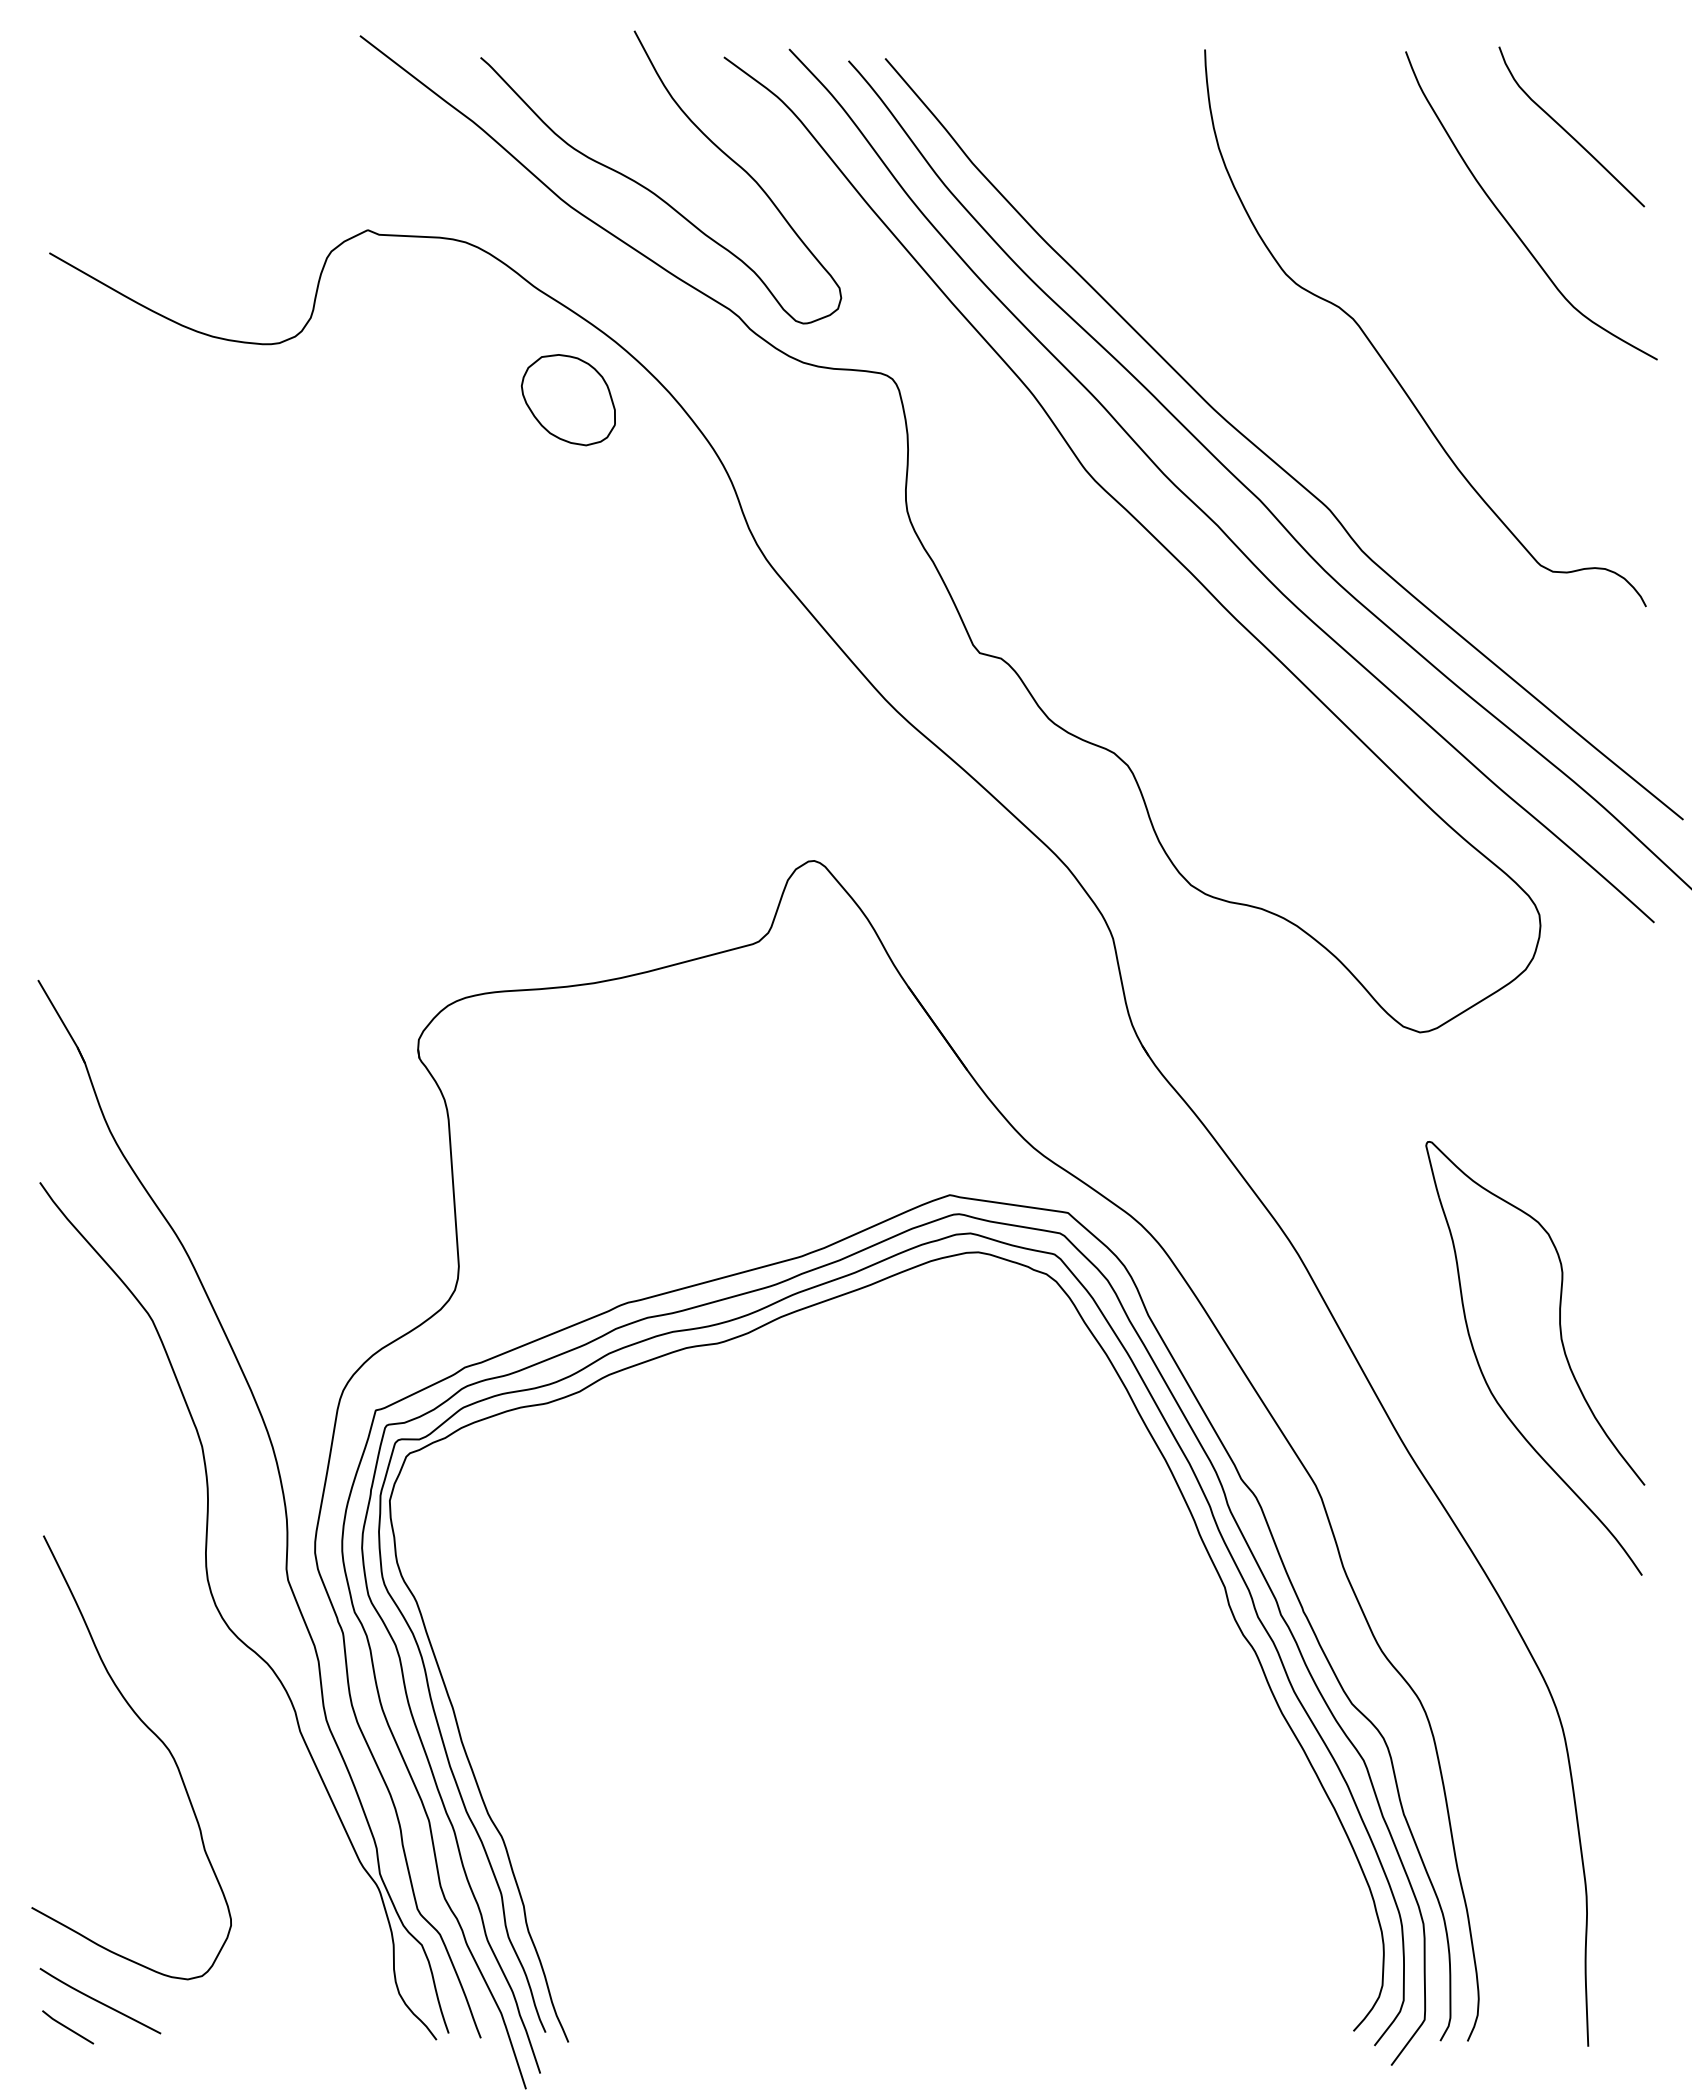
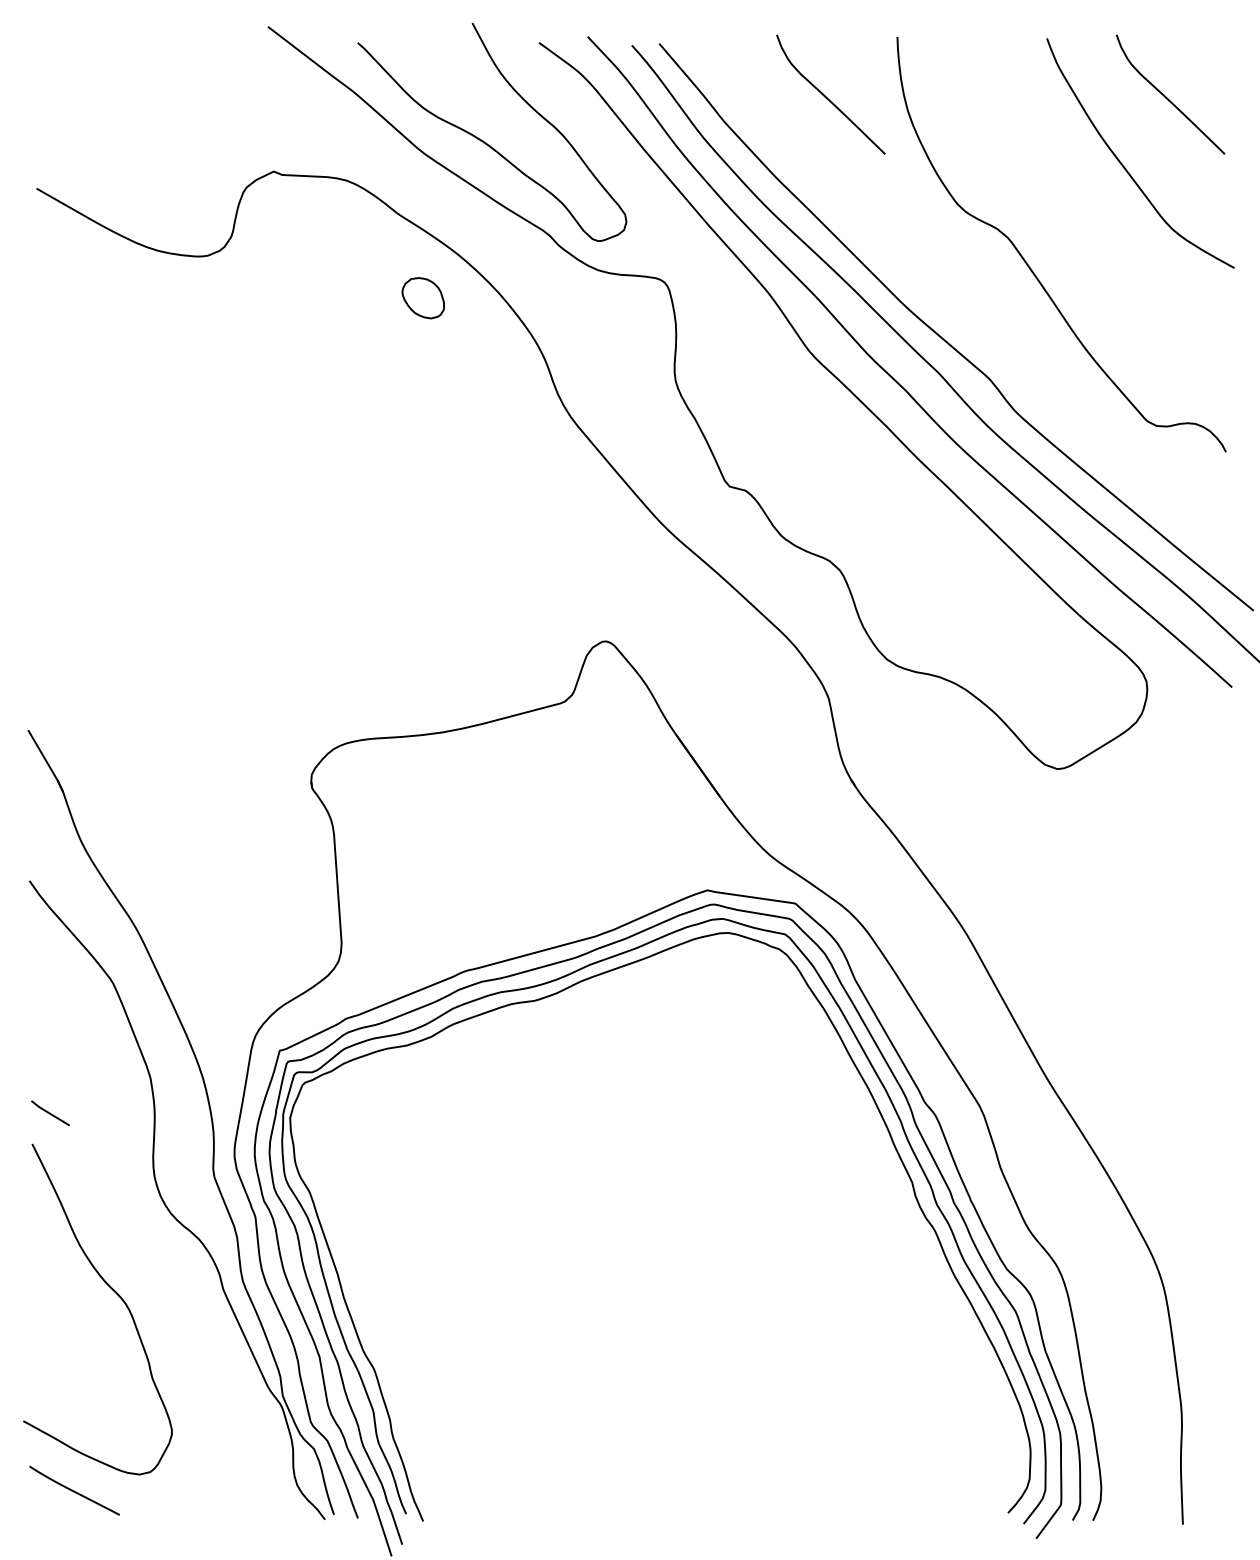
curve: (1110, 130) -> (827, 97), added
part: (568, 400) -> (423, 298), size x0.6
part: (1563, 1351) -> (1164, 1006), removed
line: (68, 2027) -> (50, 1113), moved

